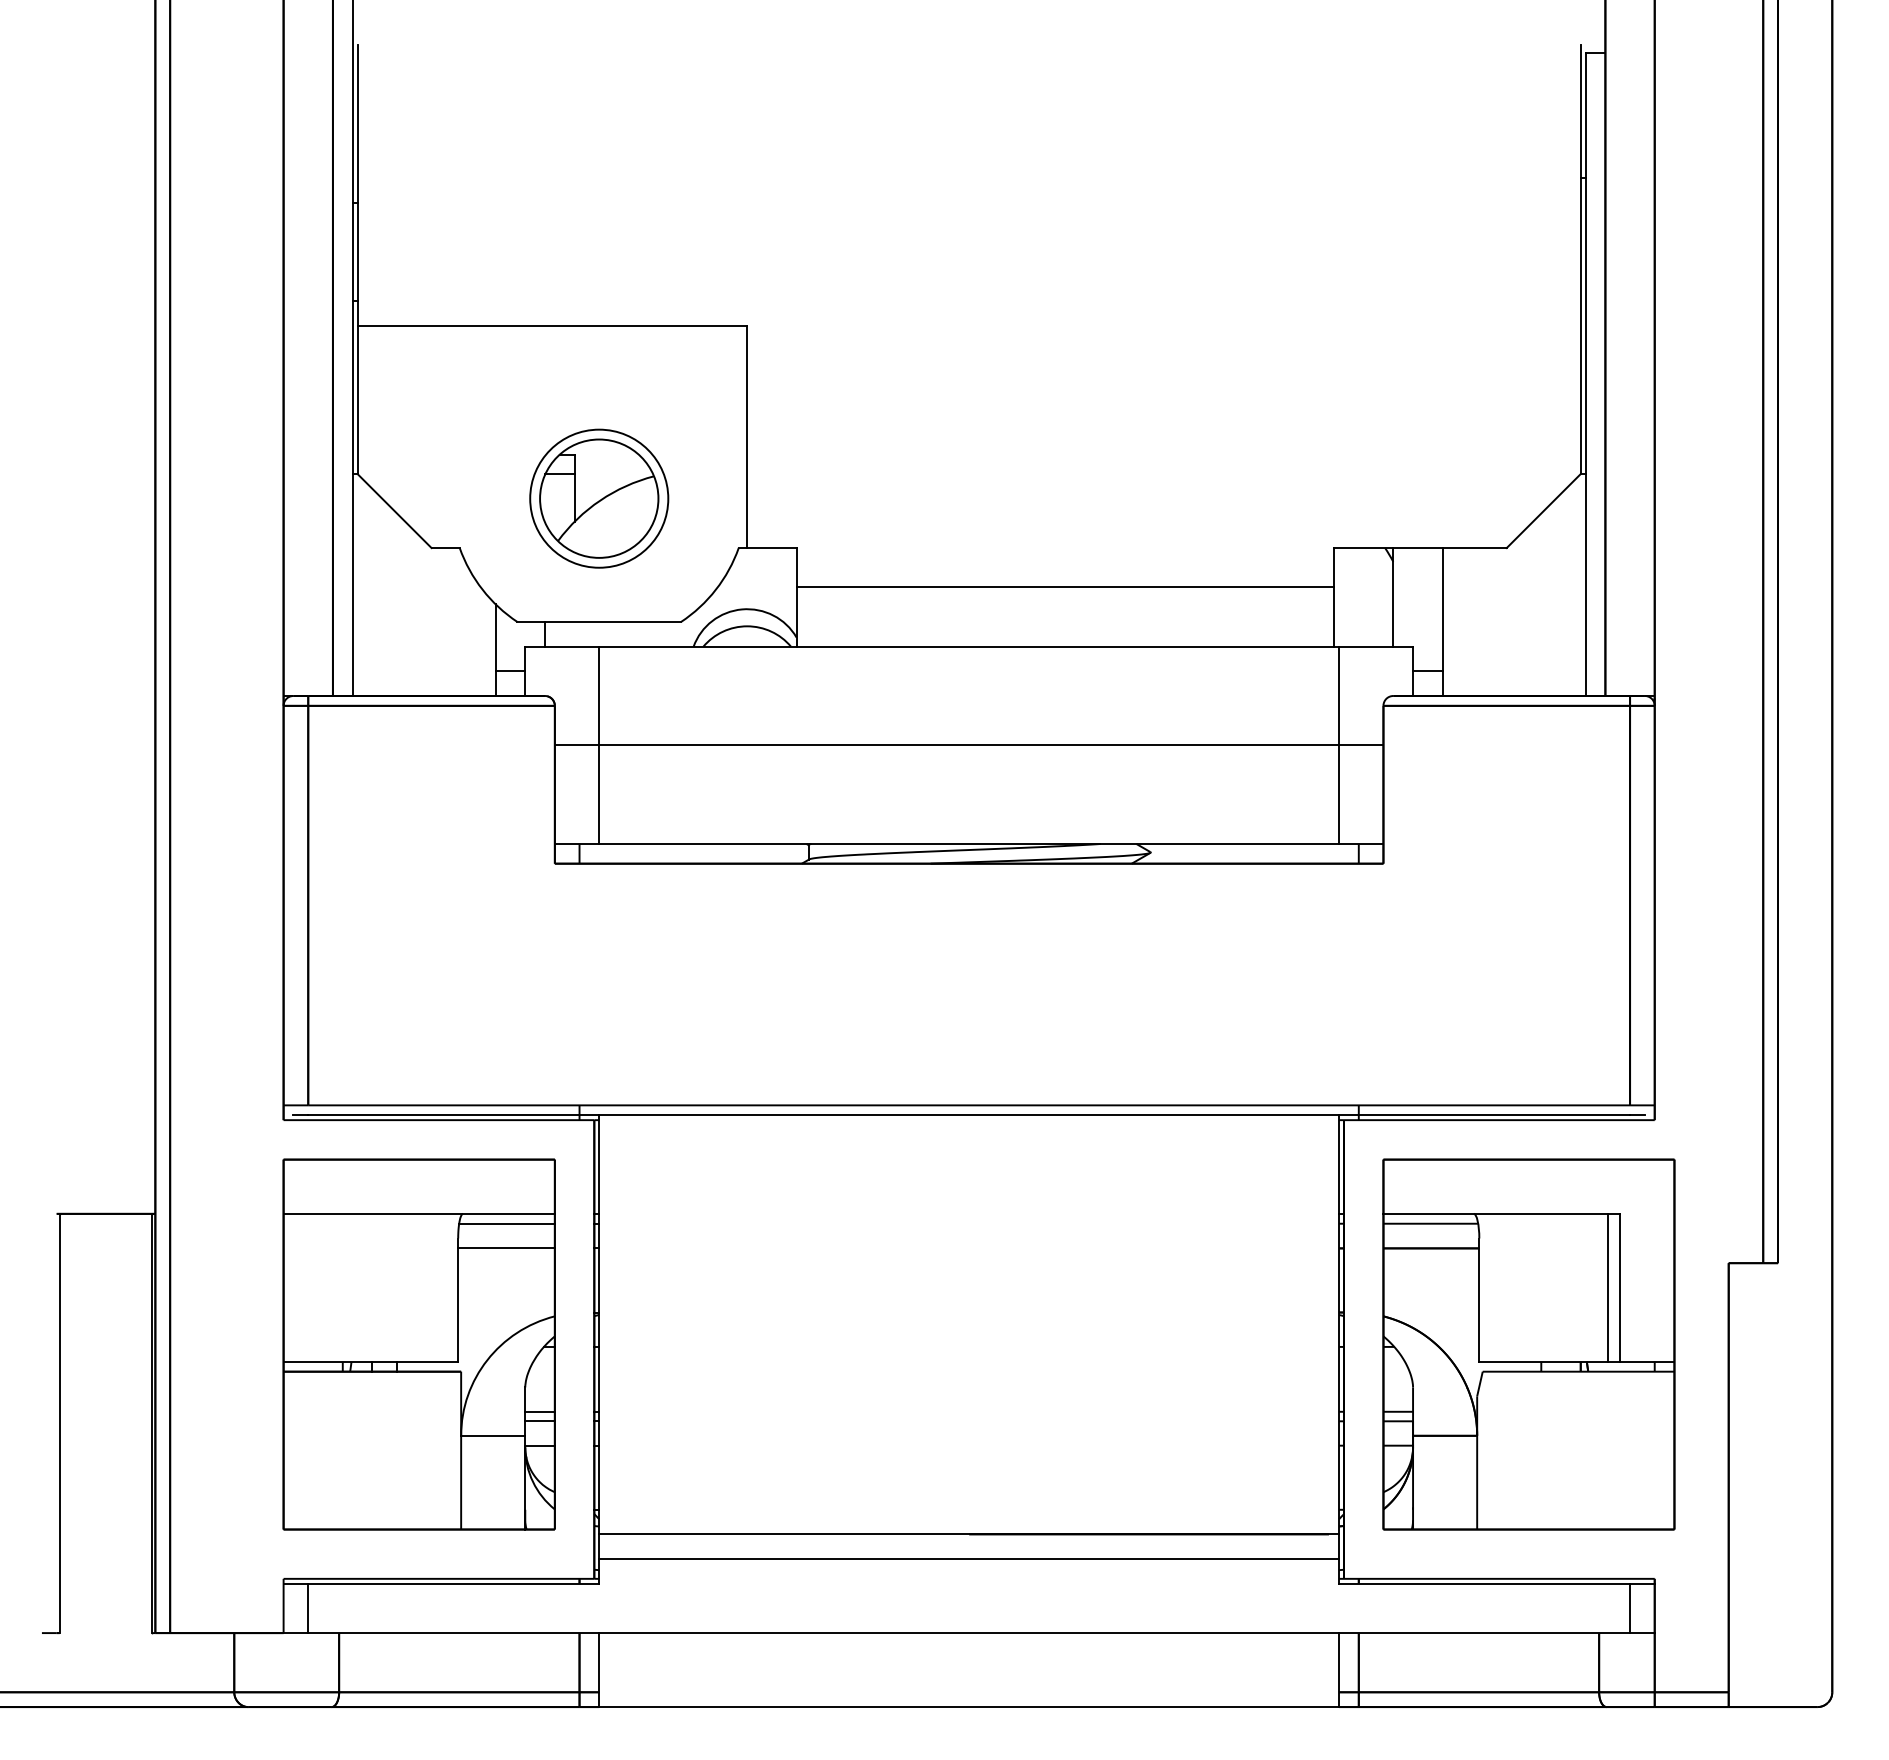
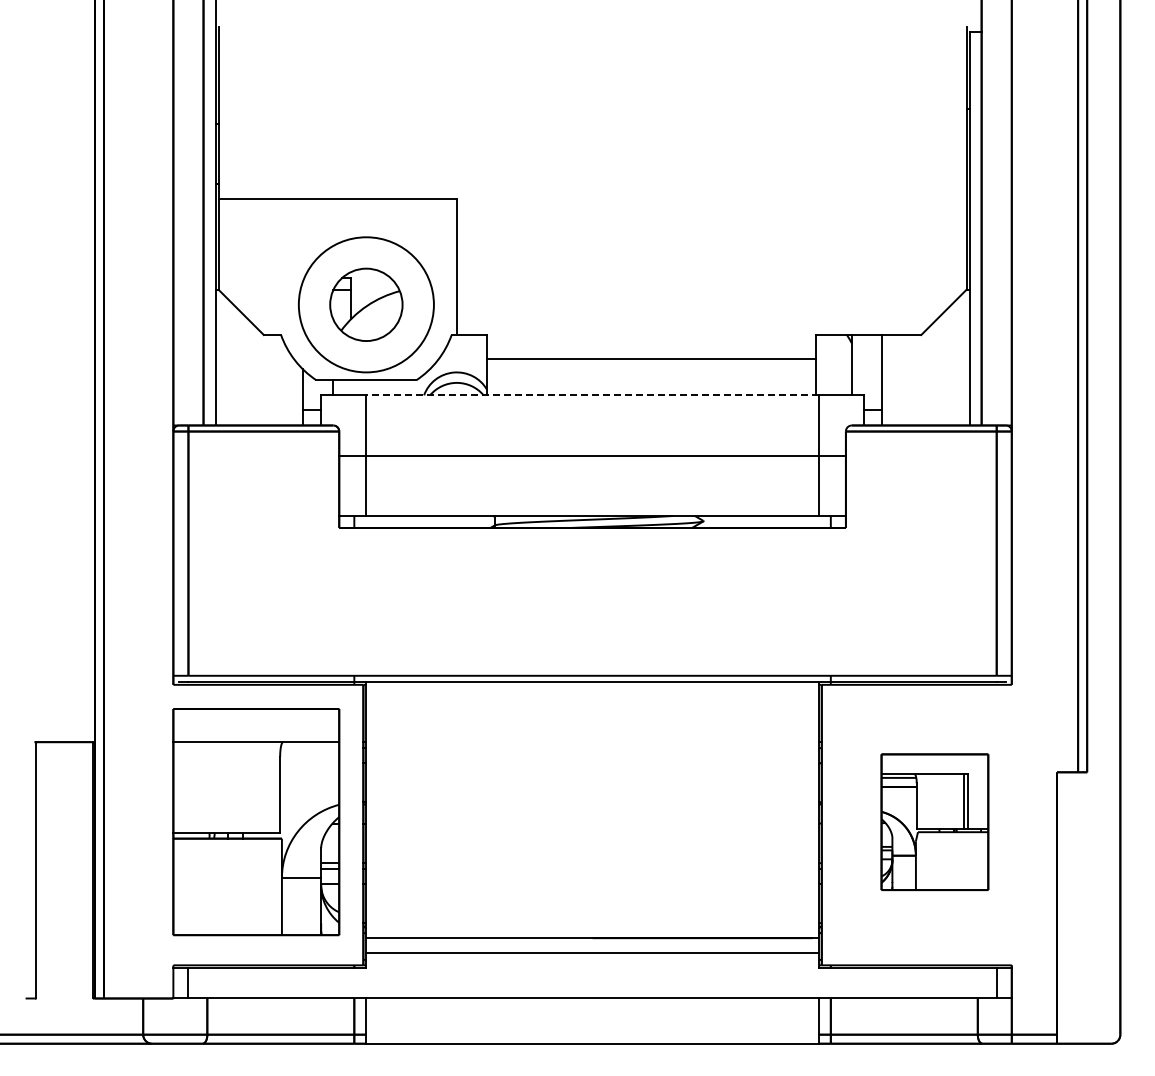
circle: (599, 498) -> (366, 304), size x1.6
line: (969, 646) -> (592, 395), solid -> dashed
line: (506, 1224) -> (309, 748), removed
line: (506, 1248) -> (309, 763), removed
part: (1528, 1345) -> (934, 822), size x0.6

